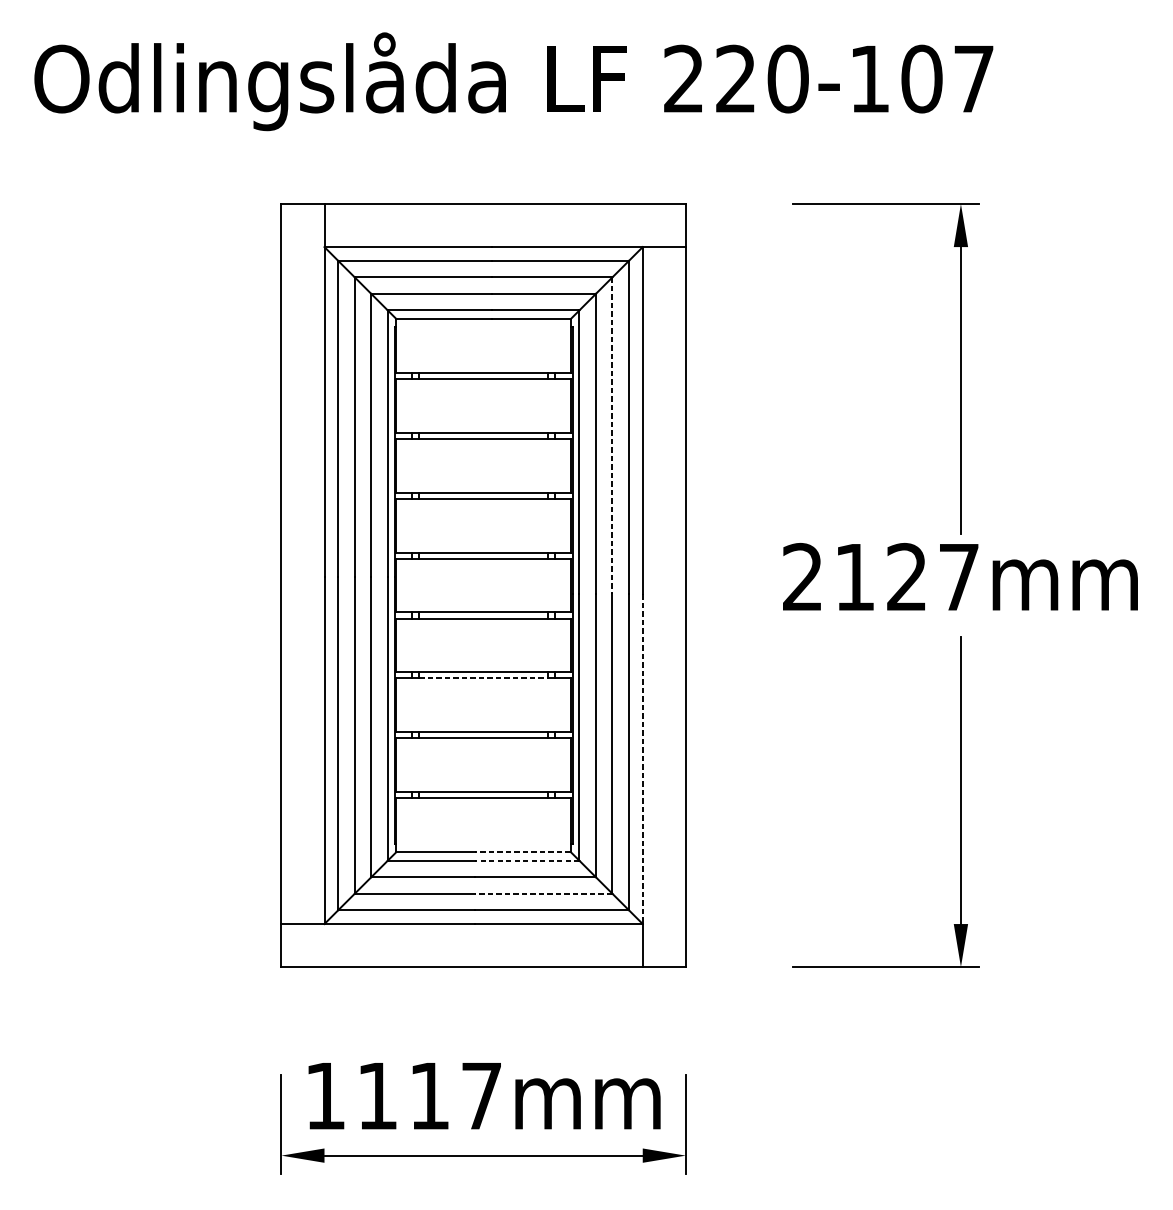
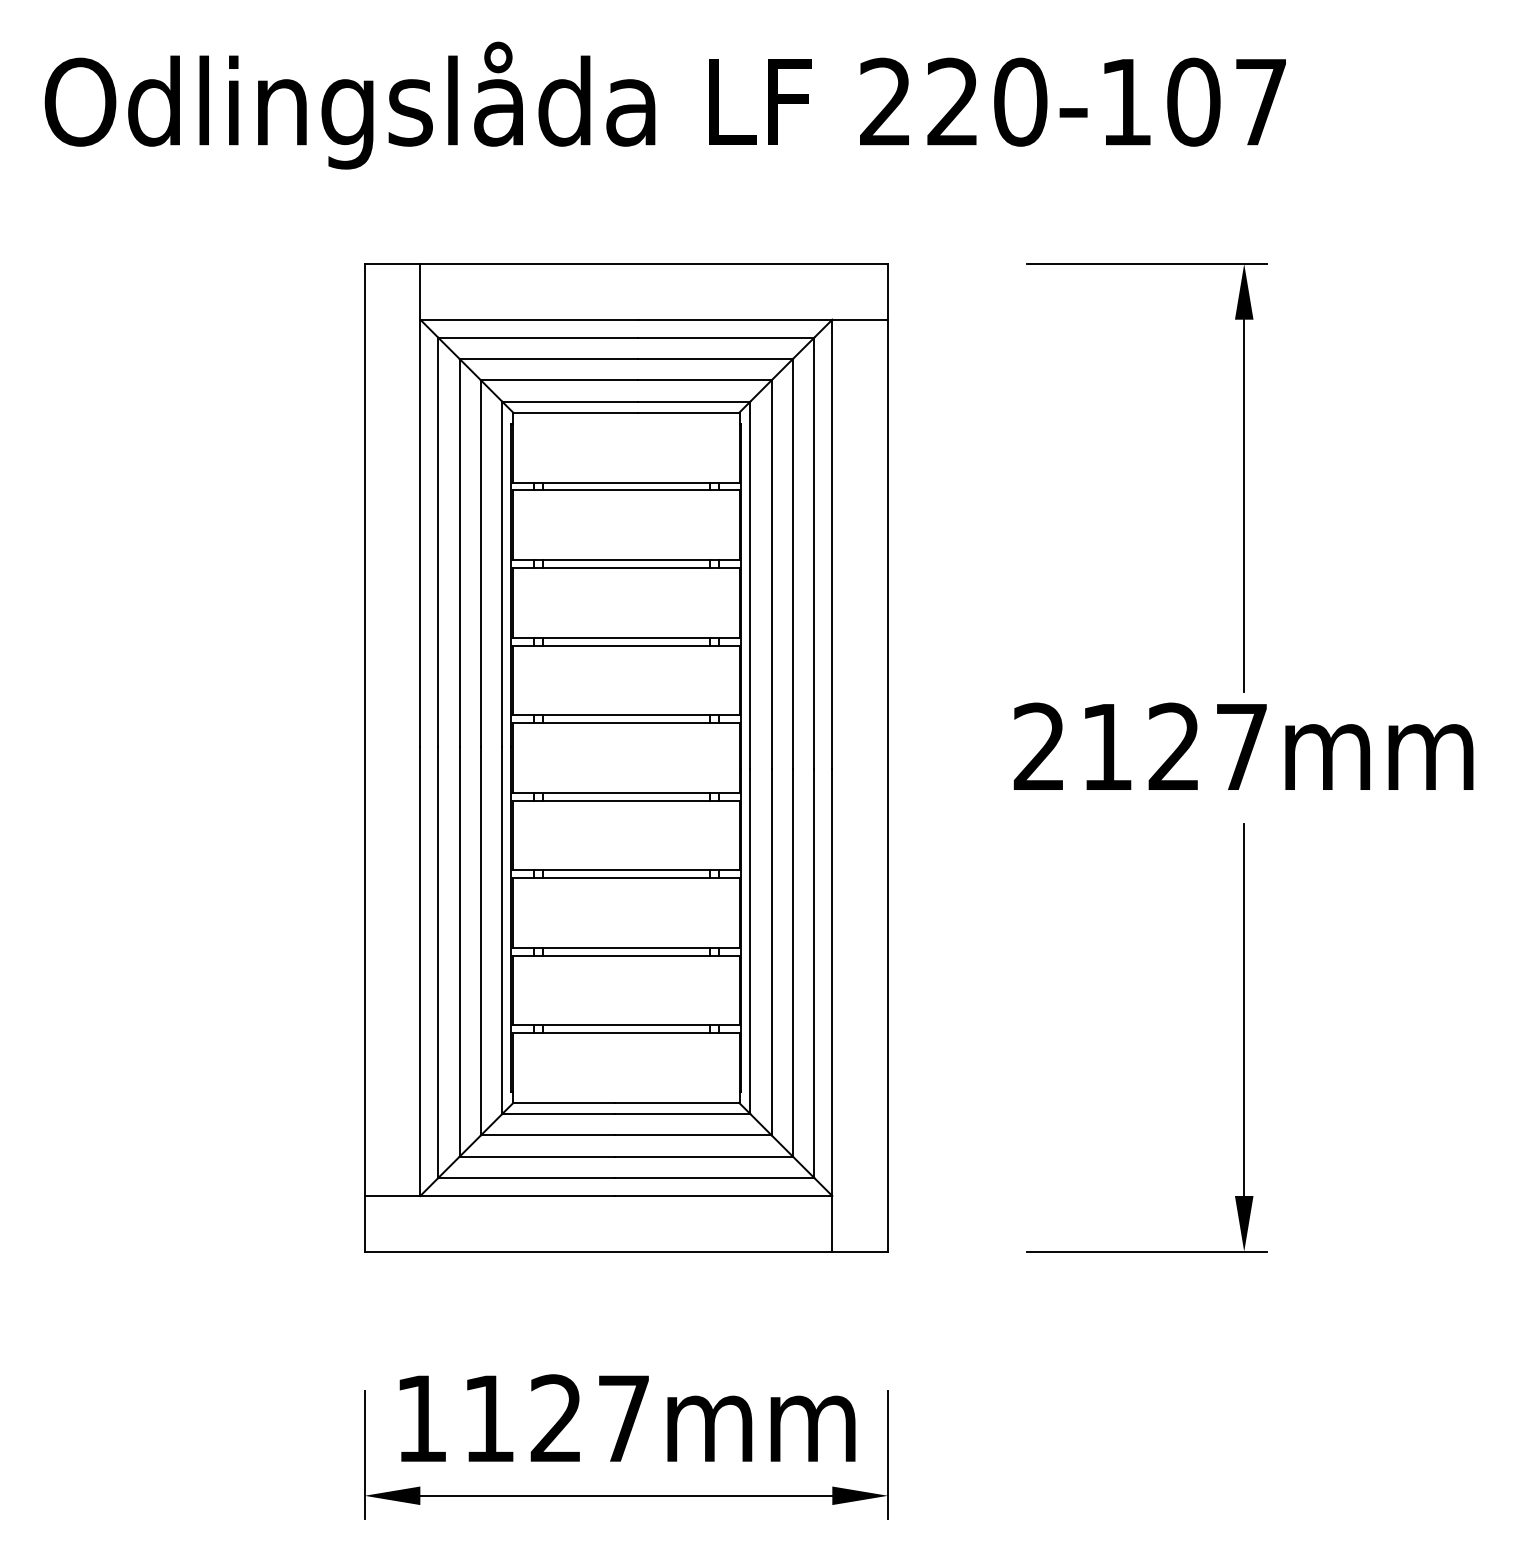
line: (611, 436) -> (792, 564), dashed -> solid
line: (483, 678) -> (626, 878), dashed -> solid
line: (642, 759) -> (832, 983), dashed -> solid
line: (522, 851) -> (676, 1102), dashed -> solid
line: (527, 860) -> (682, 1113), dashed -> solid
line: (543, 893) -> (703, 1156), dashed -> solid
text: (428, 1095) -> (555, 1417), 1117mm -> 1127mm

